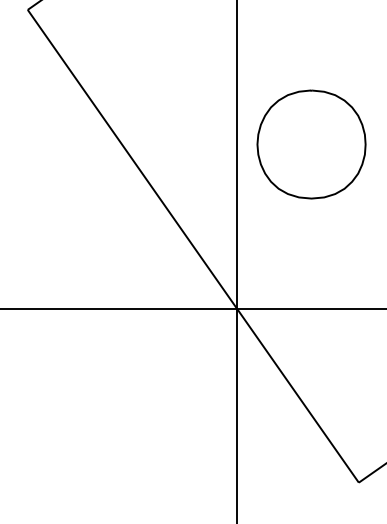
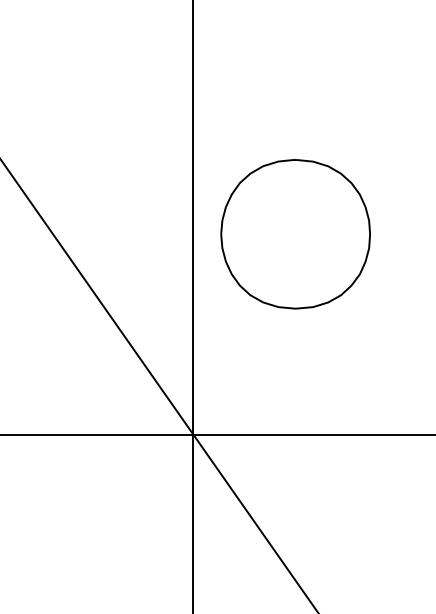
part: (311, 144) -> (295, 234), moved

